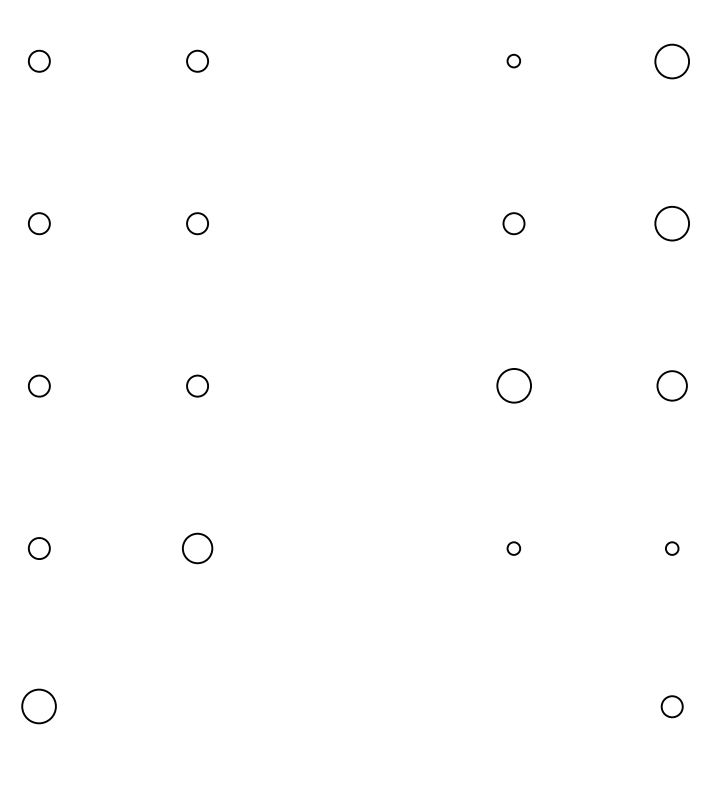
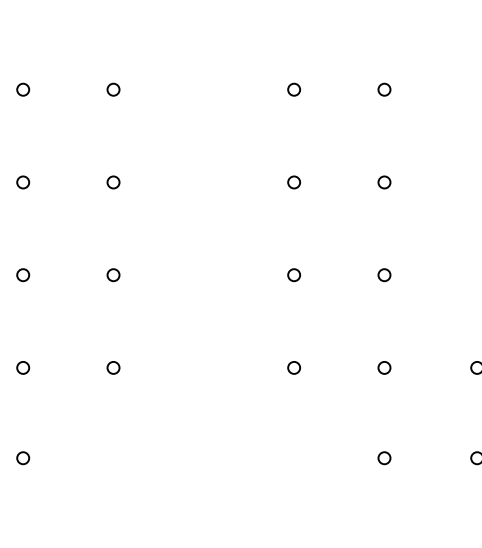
circle: (512, 60) -> (293, 89), size x1.67
circle: (672, 60) -> (384, 89), size x0.62
circle: (672, 223) -> (384, 182), size x0.62
circle: (512, 386) -> (293, 275), size x0.62
circle: (672, 386) -> (384, 275), size x0.71
circle: (197, 547) -> (113, 367), size x0.71
circle: (512, 547) -> (293, 367), size x1.67
circle: (672, 547) -> (384, 367), size x1.67
circle: (39, 707) -> (23, 458), size x0.62

